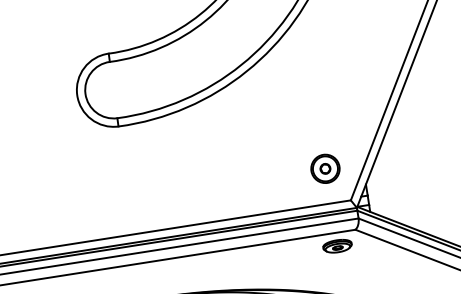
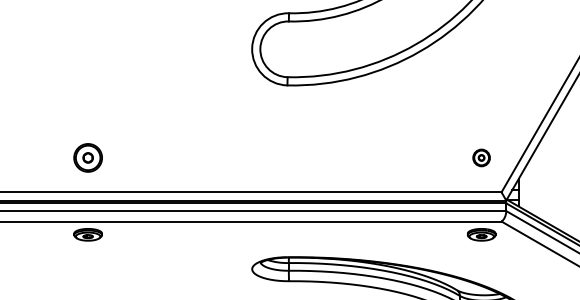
part: (325, 168) -> (481, 157), size x0.6

